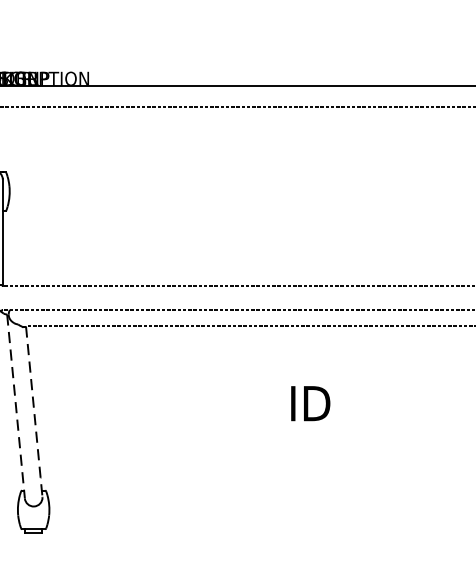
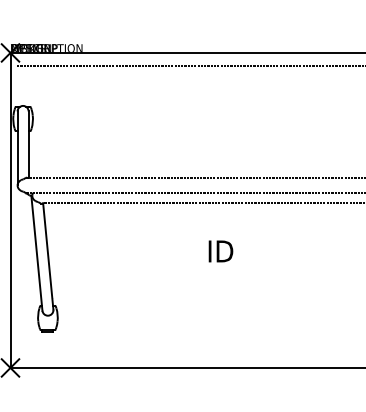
line: (15, 406) -> (36, 253), dashed -> solid
line: (34, 411) -> (48, 256), dashed -> solid

